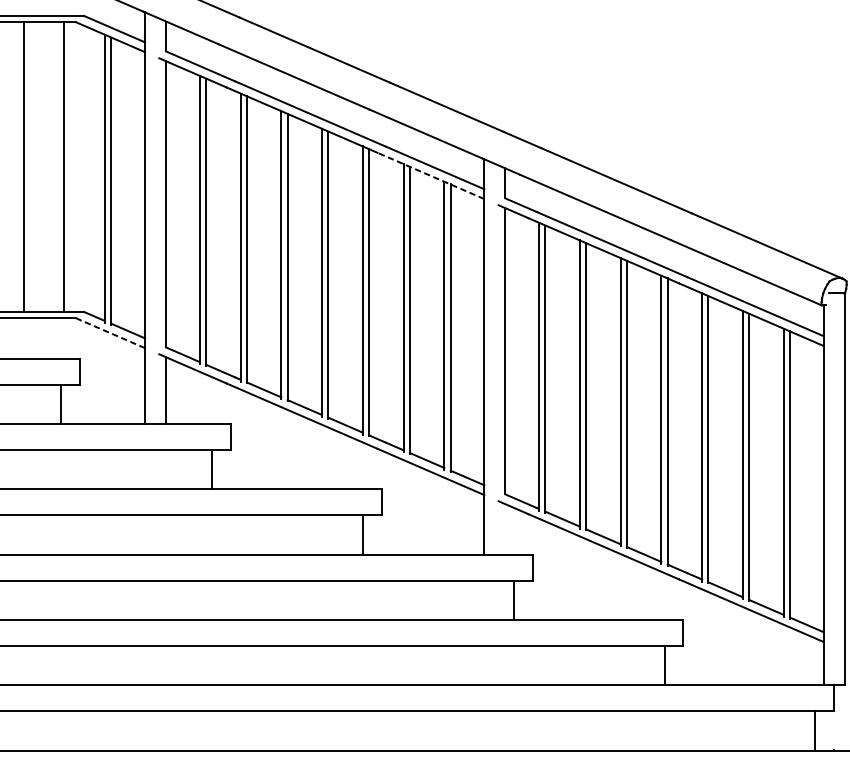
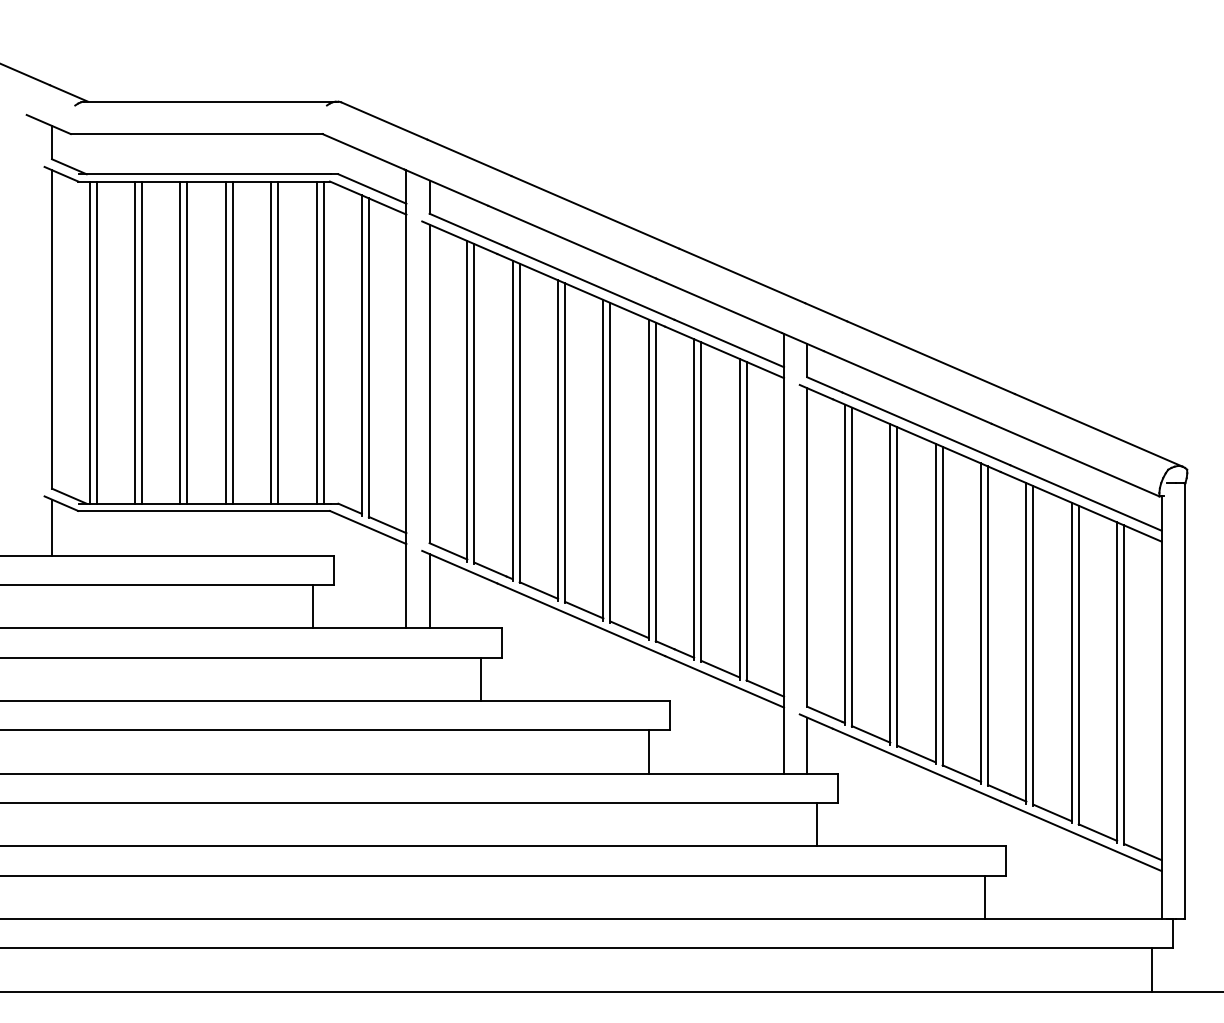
line: (30, 167) -> (278, 342), added
line: (70, 167) -> (323, 342), added
line: (430, 176) -> (724, 352), dashed -> solid
line: (111, 333) -> (368, 527), dashed -> solid
line: (505, 529) -> (807, 745), added

